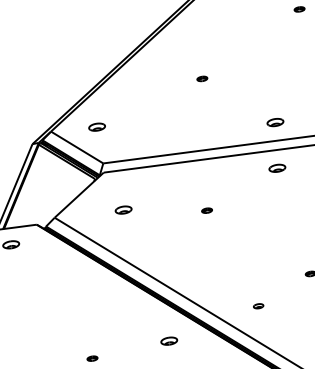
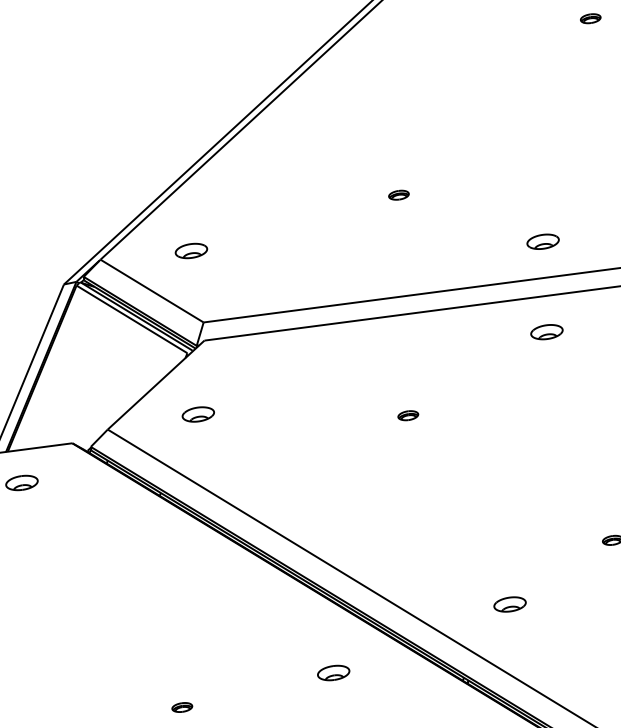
part: (202, 78) -> (399, 194), moved
part: (123, 209) -> (198, 413), moved
part: (258, 305) -> (509, 602), size x1.67

